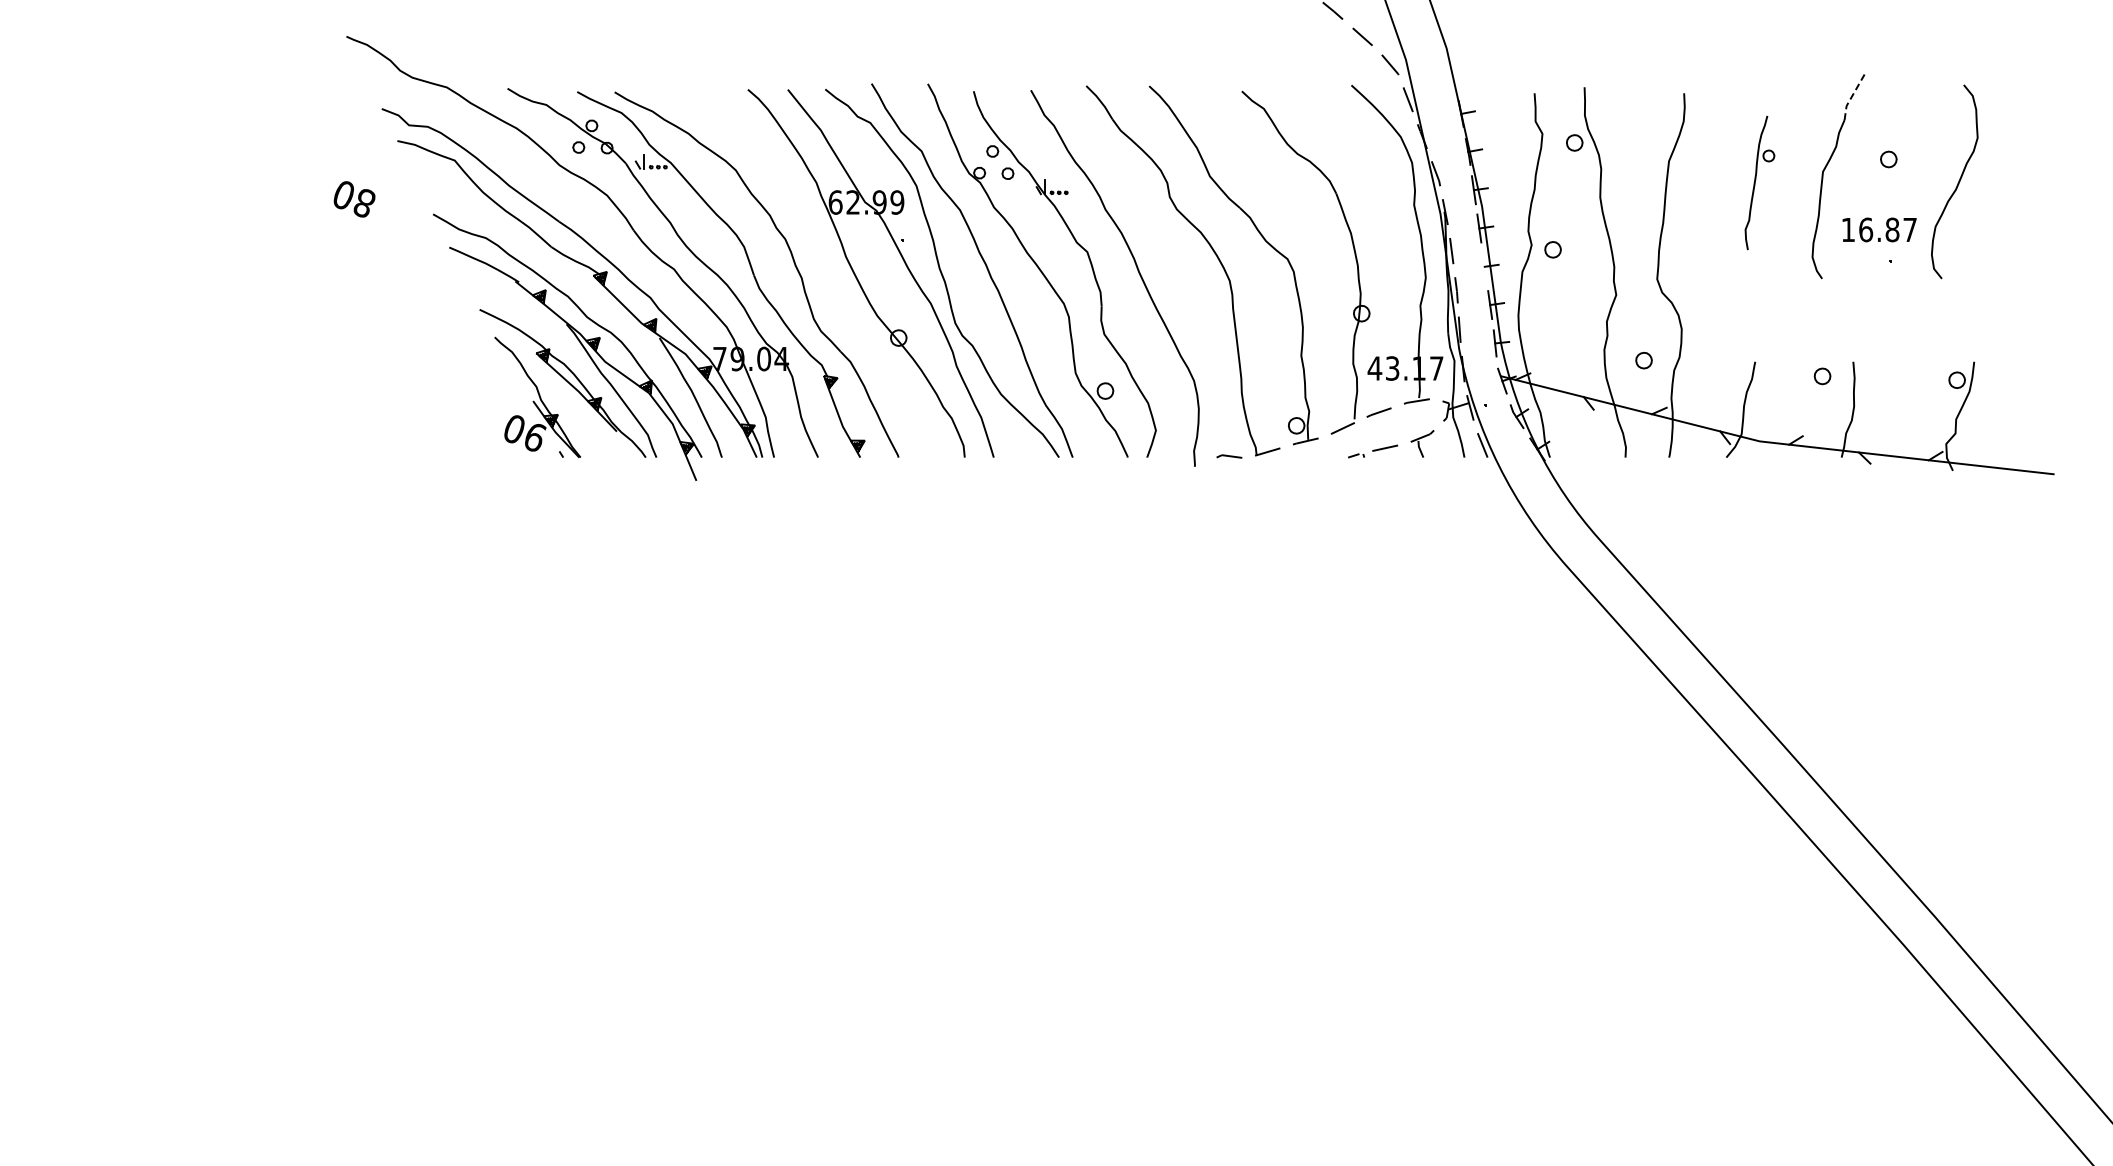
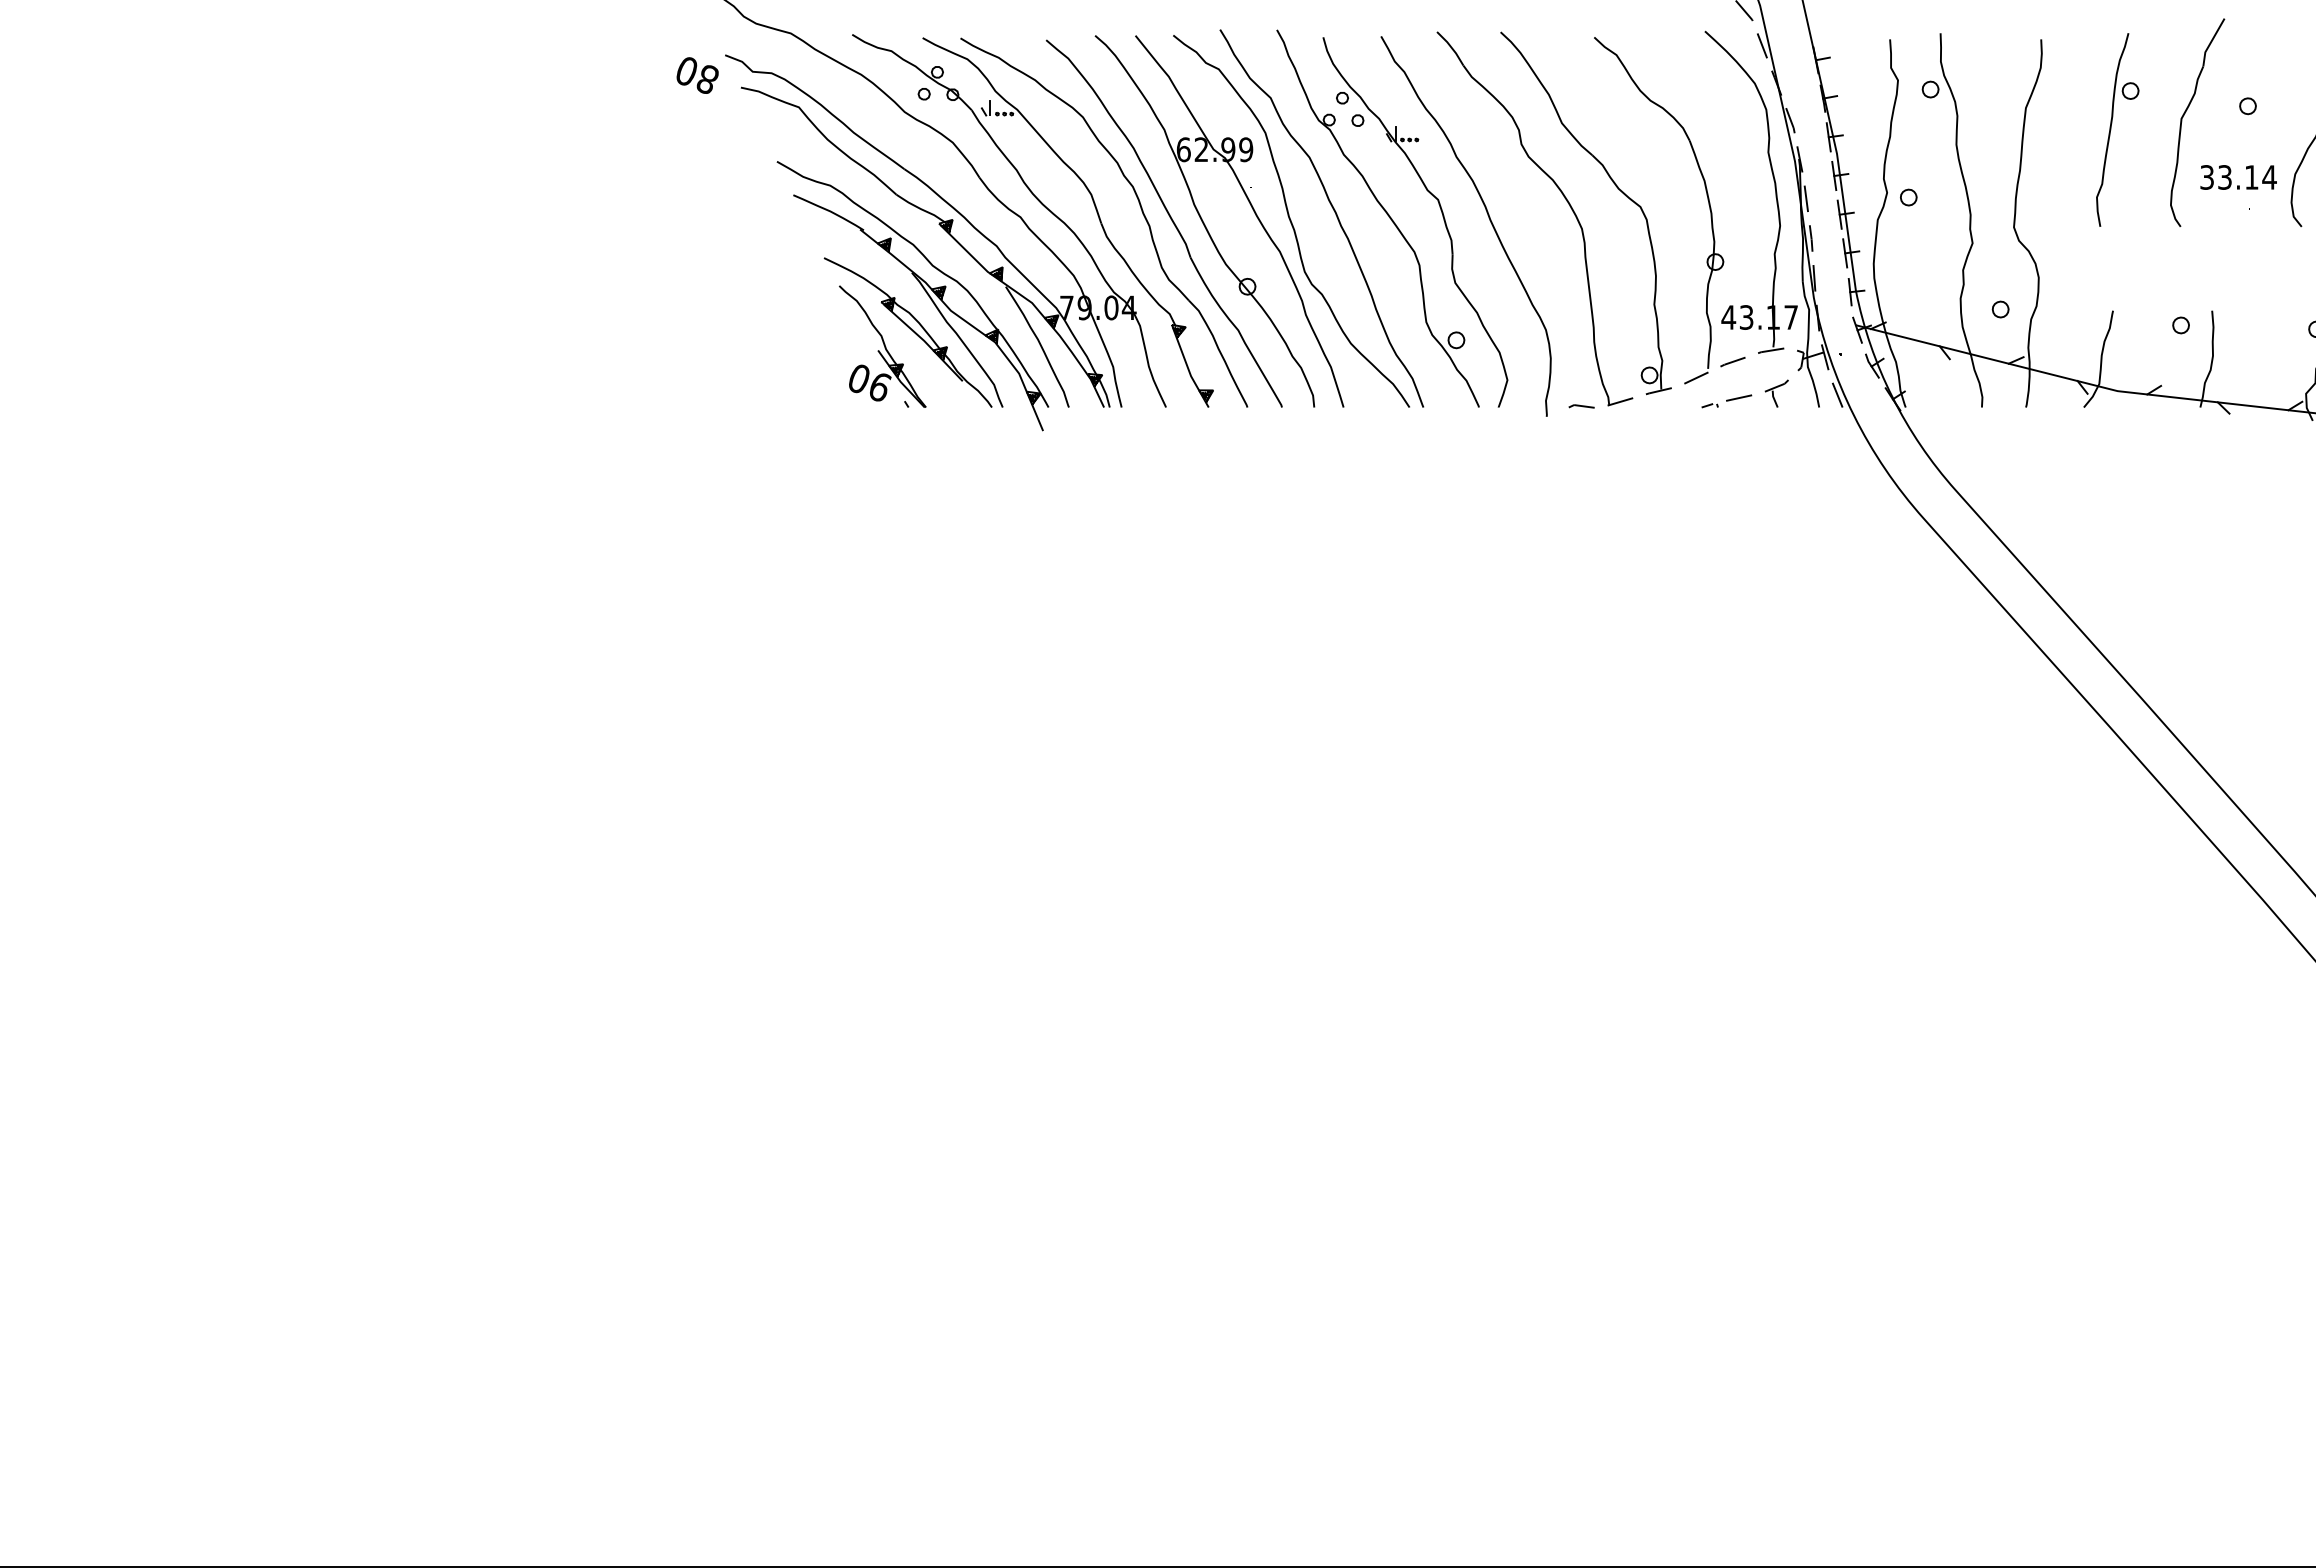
line: (1852, 95) -> (2211, 41), dashed -> solid
part: (1759, 182) -> (2117, 129), size x1.43
text: (354, 199) -> (697, 75), moved
text: (1879, 229) -> (2238, 177), 16.87 -> 33.14
line: (1484, 266) -> (1839, 214), added
part: (822, 271) -> (1170, 219), added

